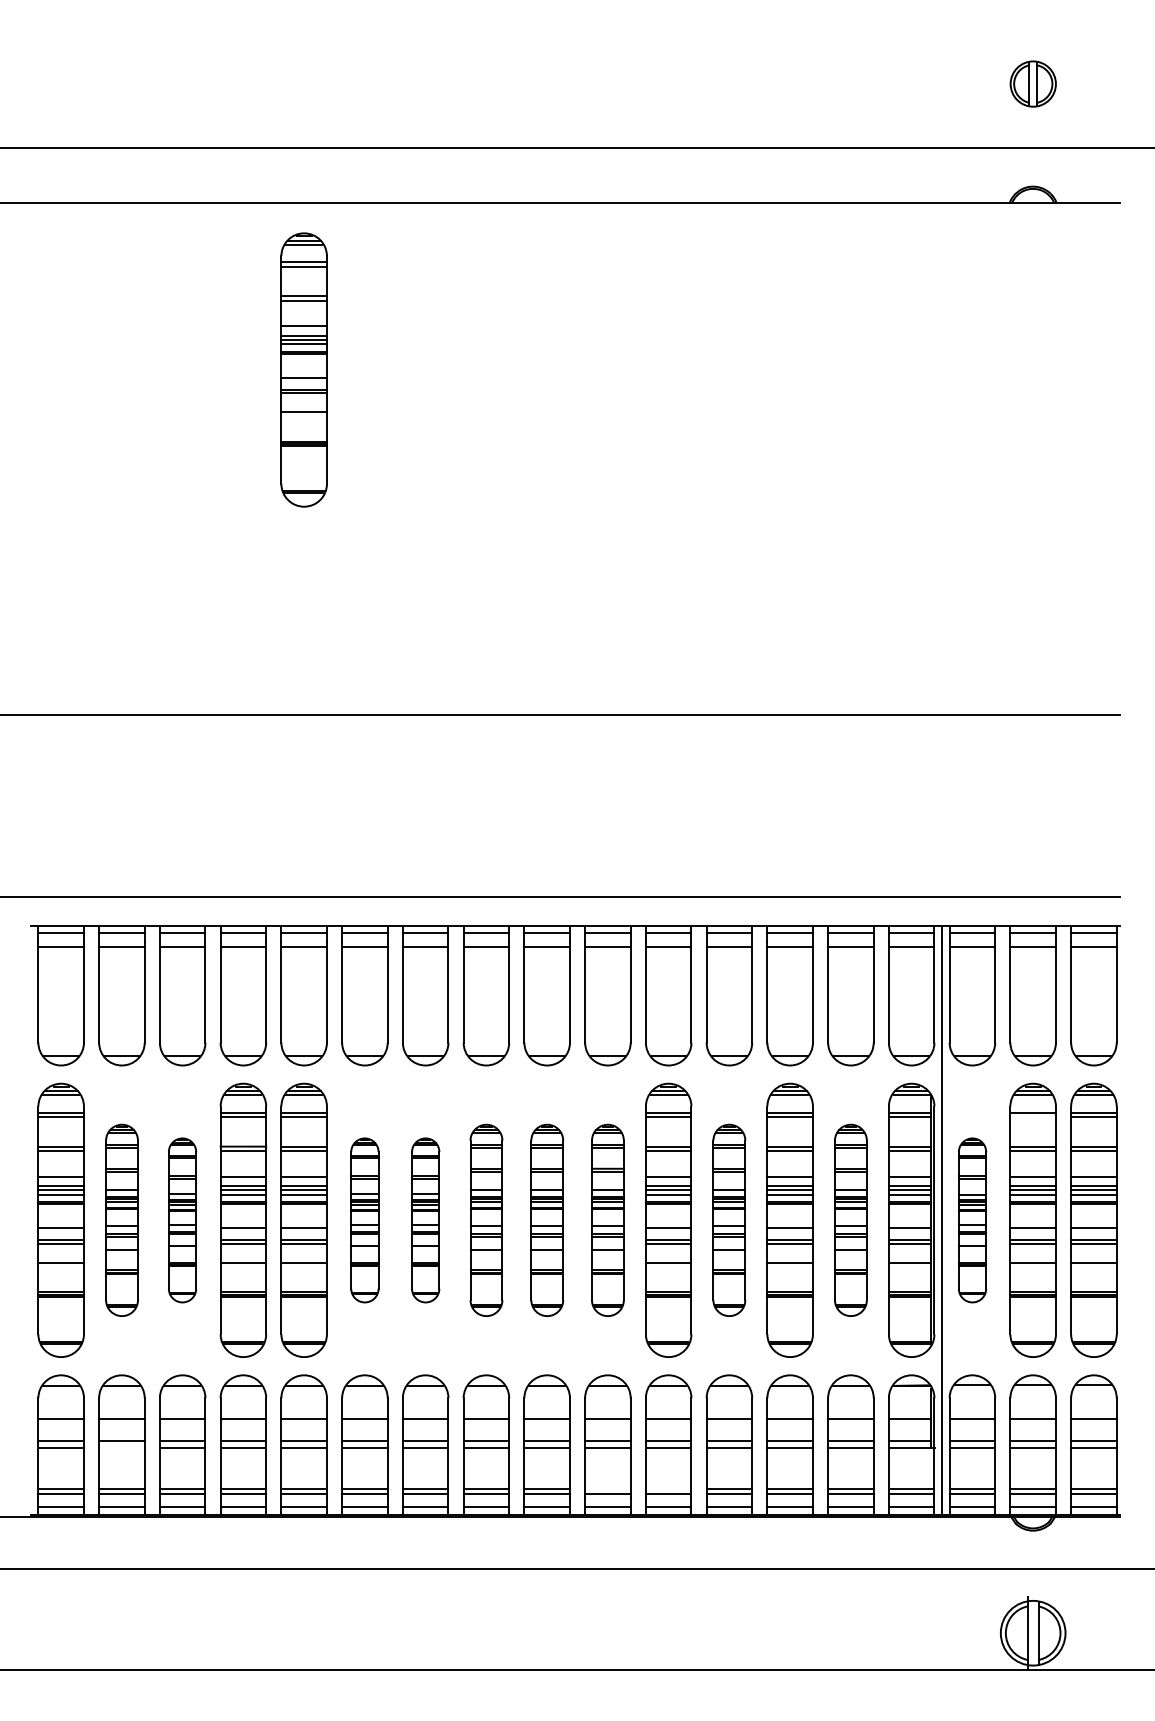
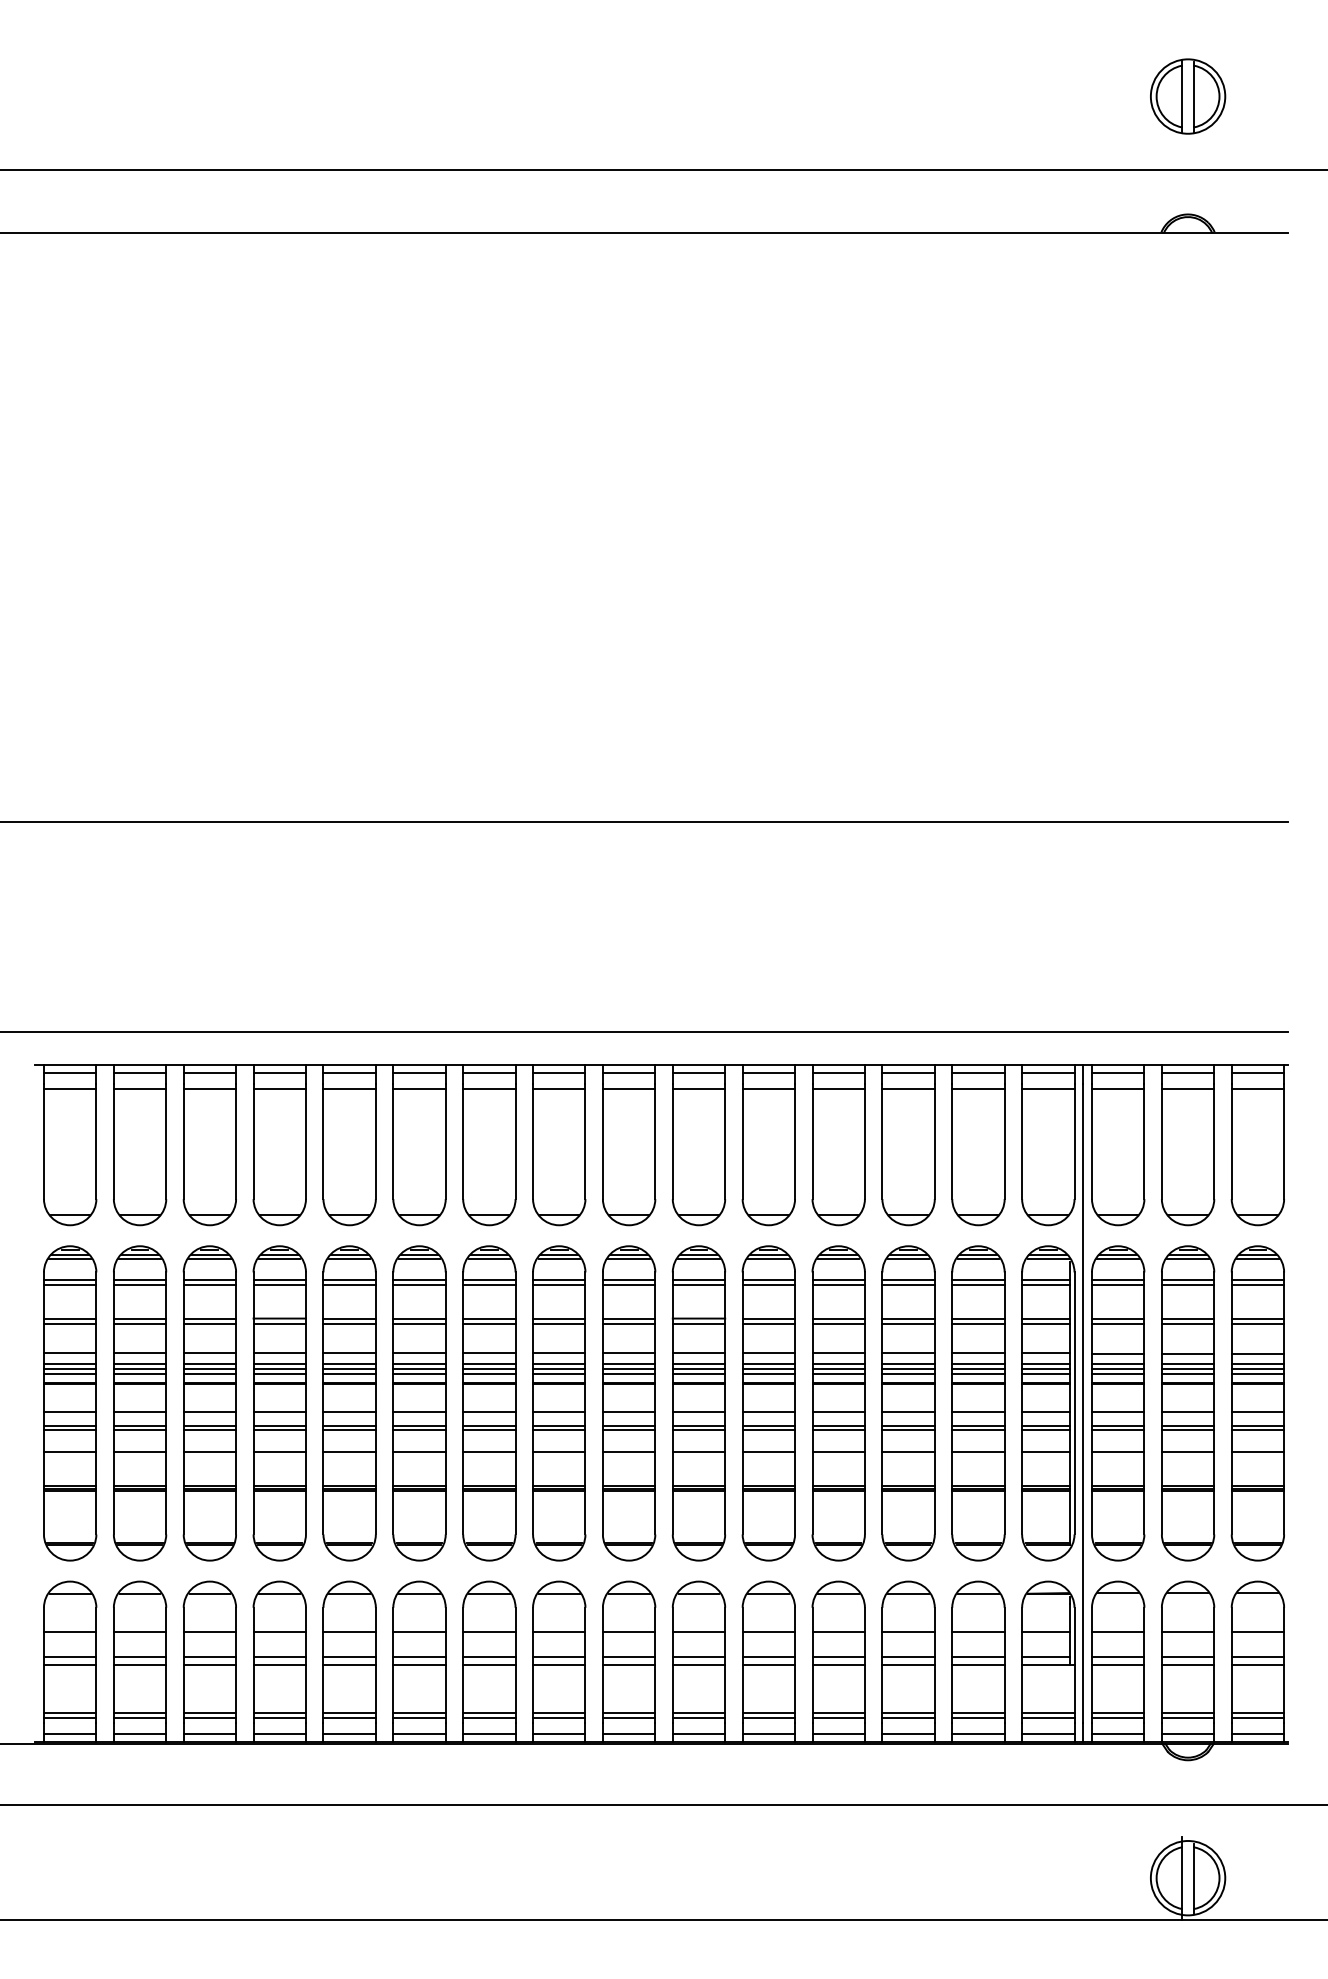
part: (1033, 84) -> (1188, 96), size x1.43
part: (304, 370) -> (349, 425), removed
line: (1032, 1117) -> (1187, 1284), added
part: (122, 1220) -> (140, 1403), size x1.43
part: (182, 1220) -> (209, 1403), size x1.67
part: (364, 1220) -> (419, 1403), size x1.67
part: (425, 1220) -> (489, 1403), size x1.67
part: (486, 1220) -> (559, 1403), size x1.43
part: (547, 1220) -> (629, 1403), size x1.43
part: (607, 1220) -> (698, 1403), size x1.43
part: (729, 1220) -> (838, 1403), size x1.43
part: (850, 1220) -> (978, 1403), size x1.43
part: (972, 1220) -> (1118, 1403), size x1.67
line: (121, 1448) -> (139, 1665), added
line: (607, 1489) -> (698, 1712), added
line: (668, 1489) -> (768, 1712), added

